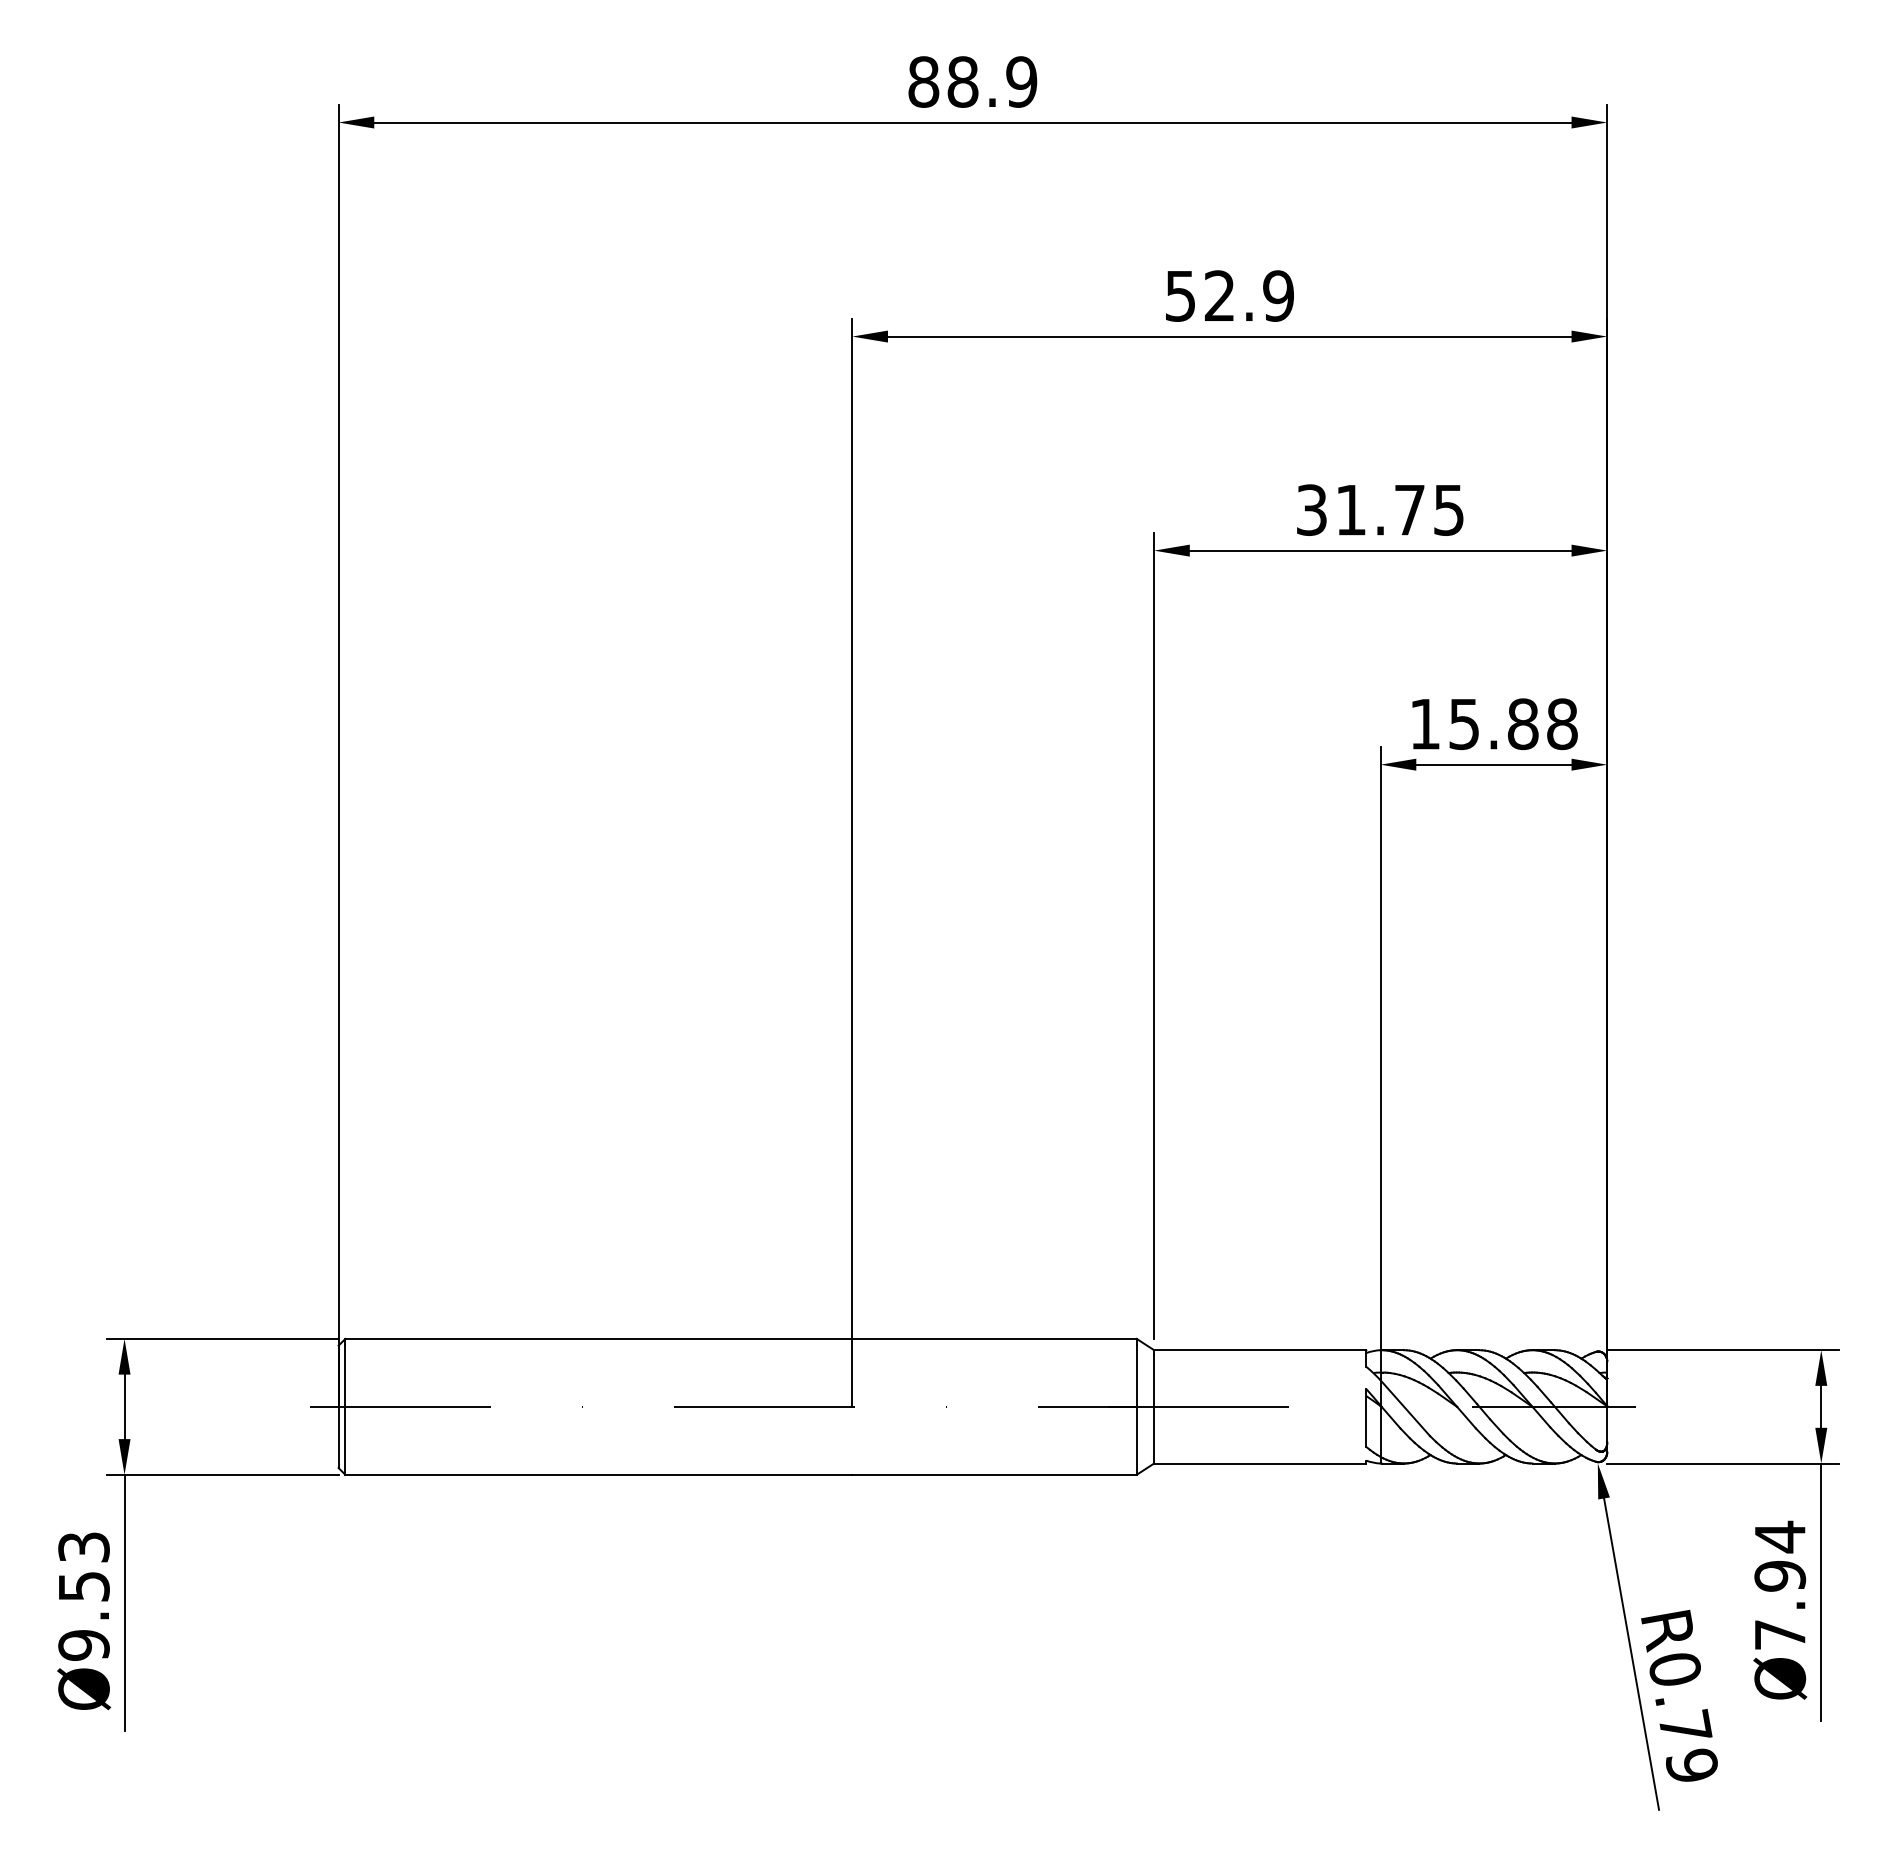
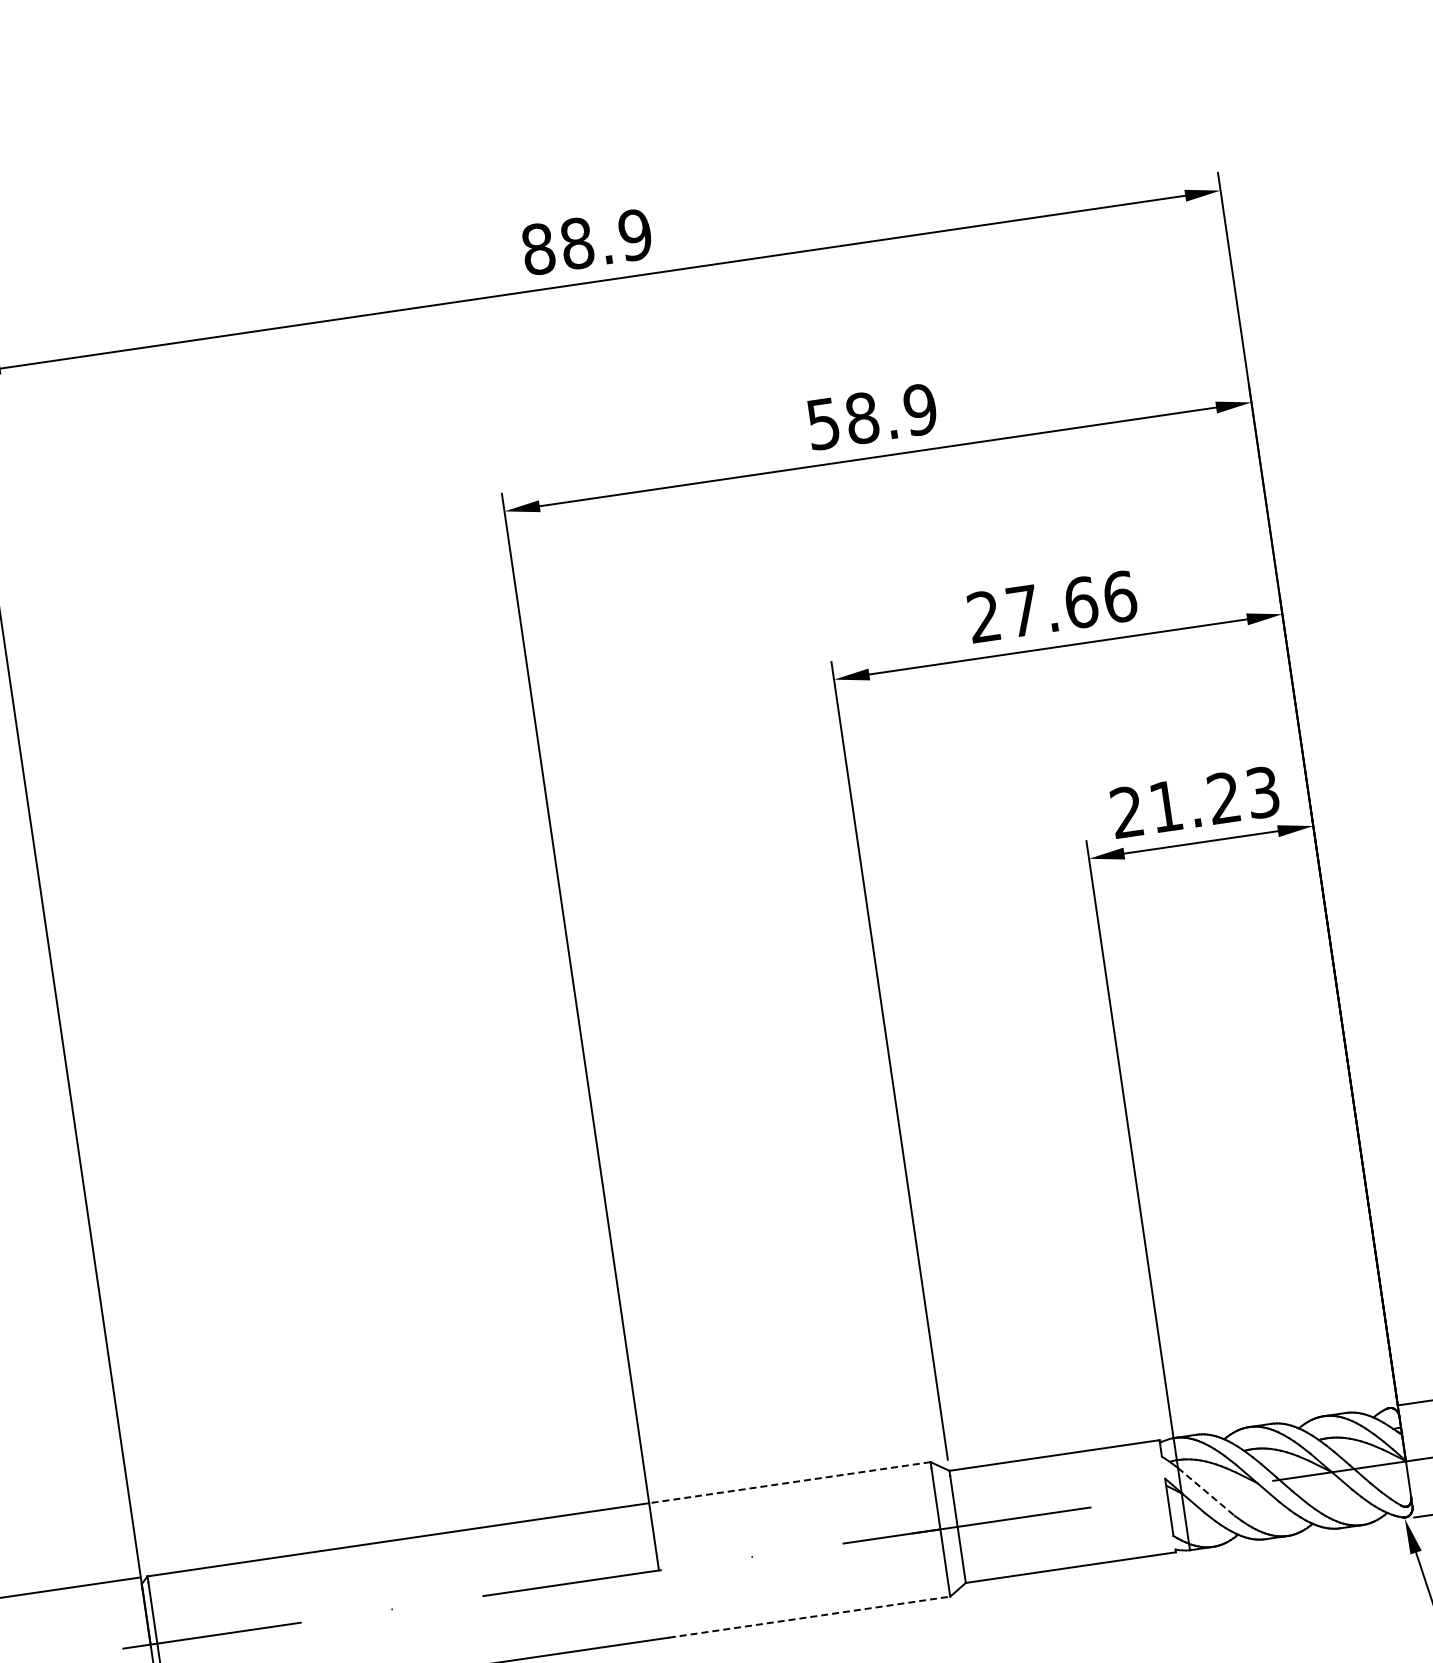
text: (1219, 295) -> (861, 417), 52.9 -> 58.9
text: (1380, 509) -> (1052, 606), 31.75 -> 27.66
text: (1493, 724) -> (1194, 802), 15.88 -> 21.23
line: (994, 1338) -> (789, 1482), solid -> dashed
line: (1405, 1408) -> (1206, 1492), solid -> dashed
line: (995, 1474) -> (810, 1616), solid -> dashed

